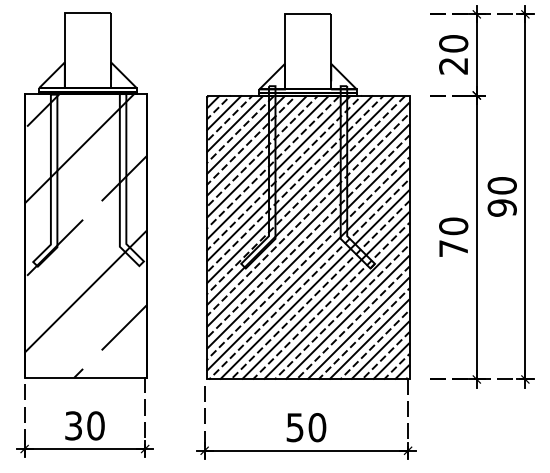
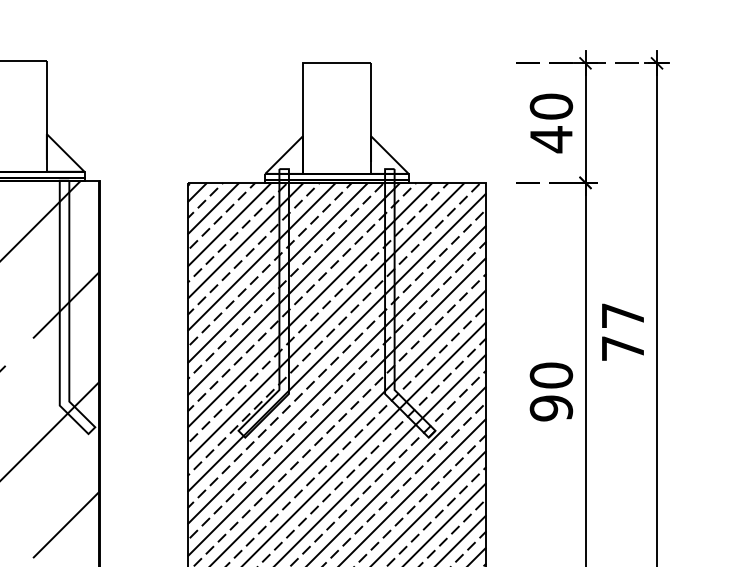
text: (453, 65) -> (551, 138), 20 -> 40
text: (501, 196) -> (621, 331), 90 -> 77
text: (453, 248) -> (551, 408), 70 -> 90

